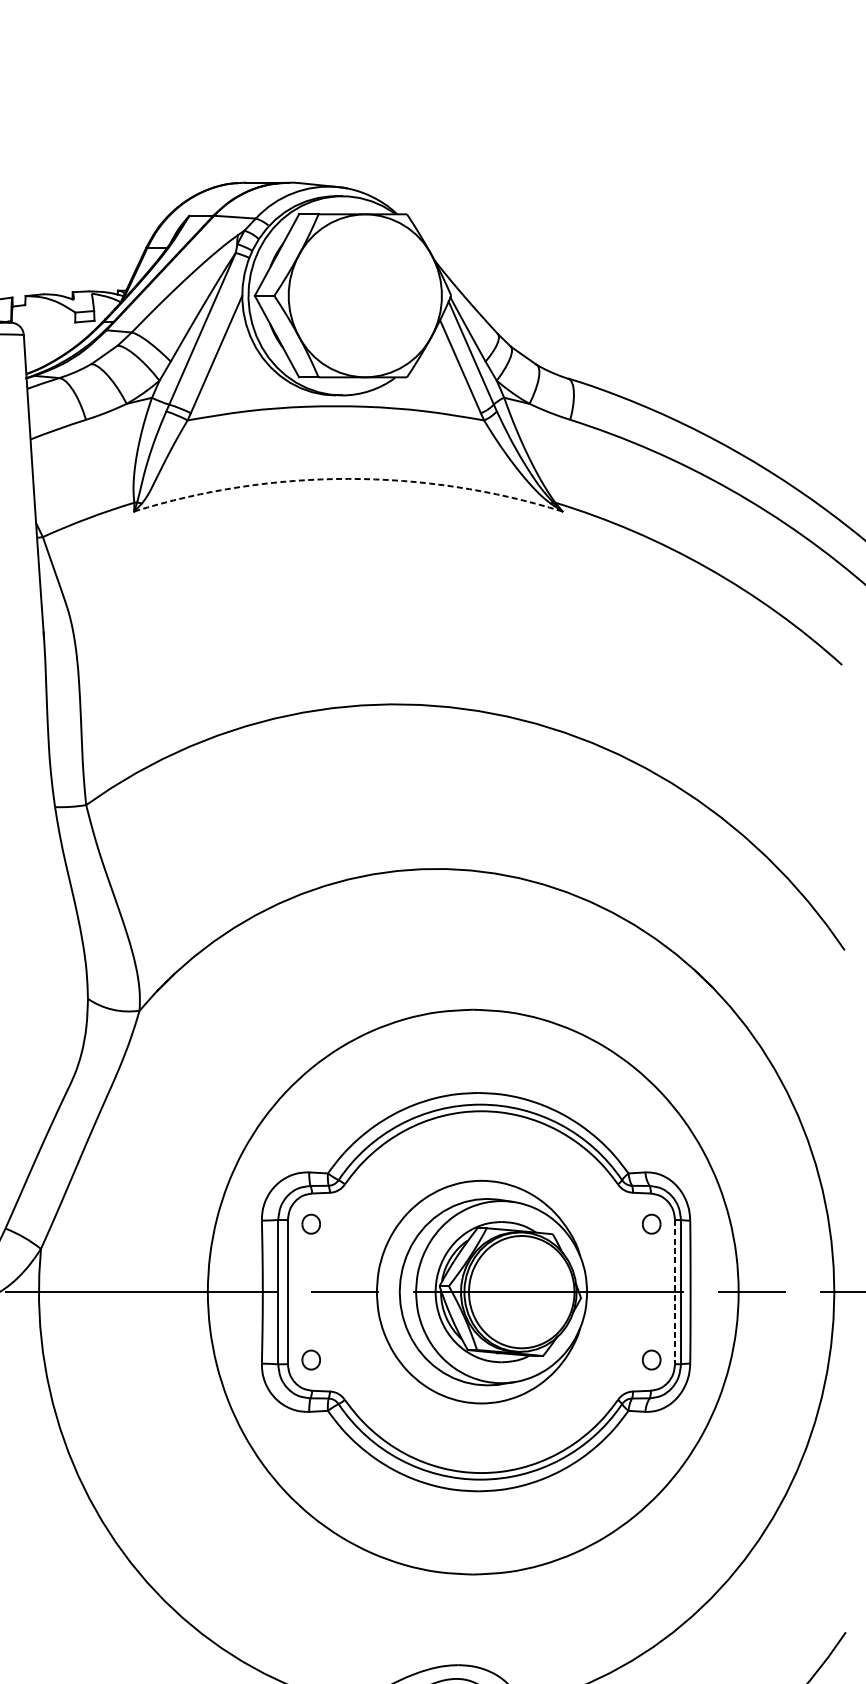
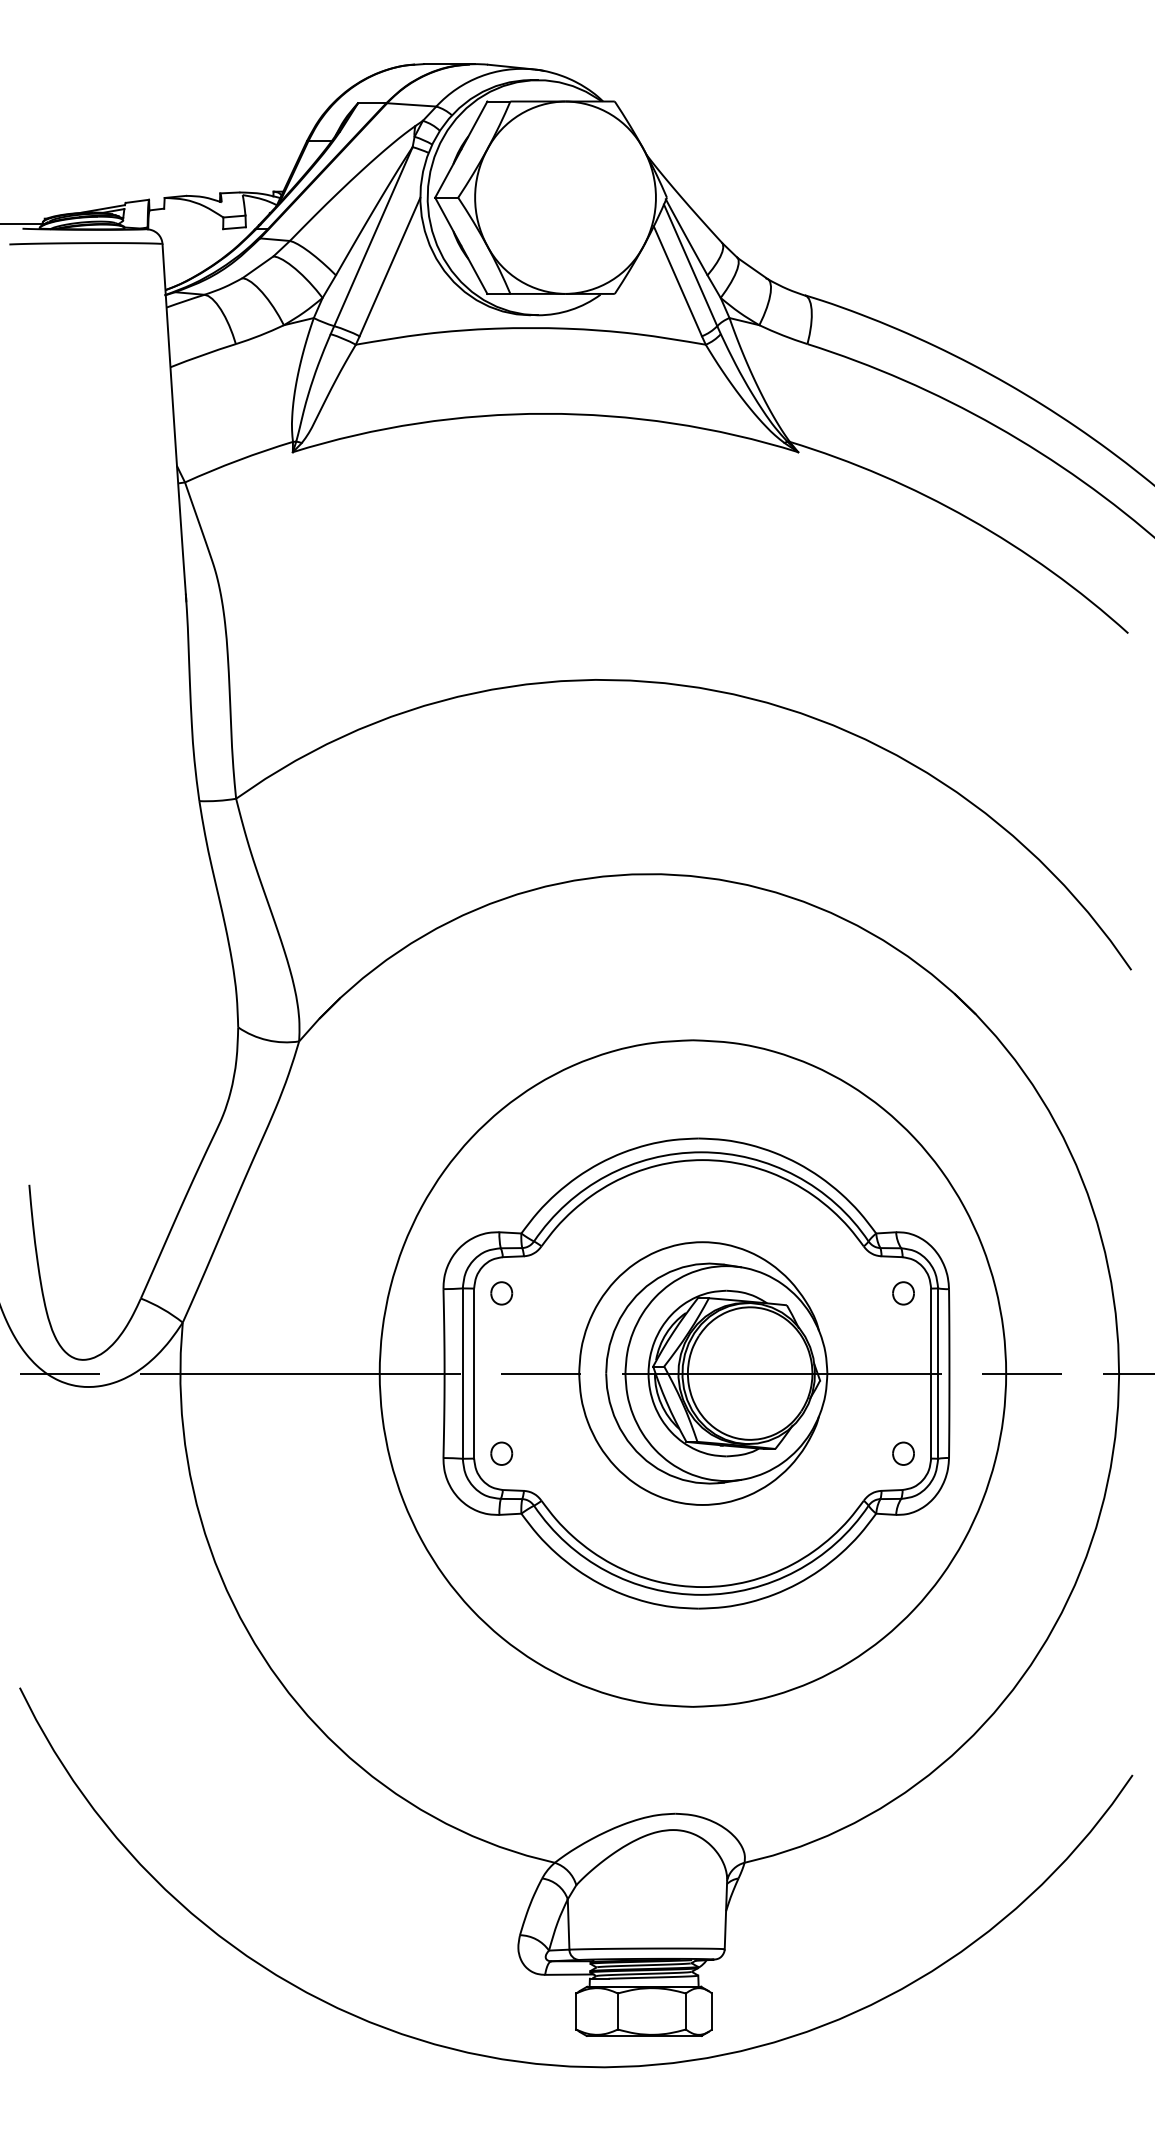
arc: (348, 478) -> (545, 413), dashed -> solid
line: (675, 1292) -> (931, 1374), dashed -> solid

